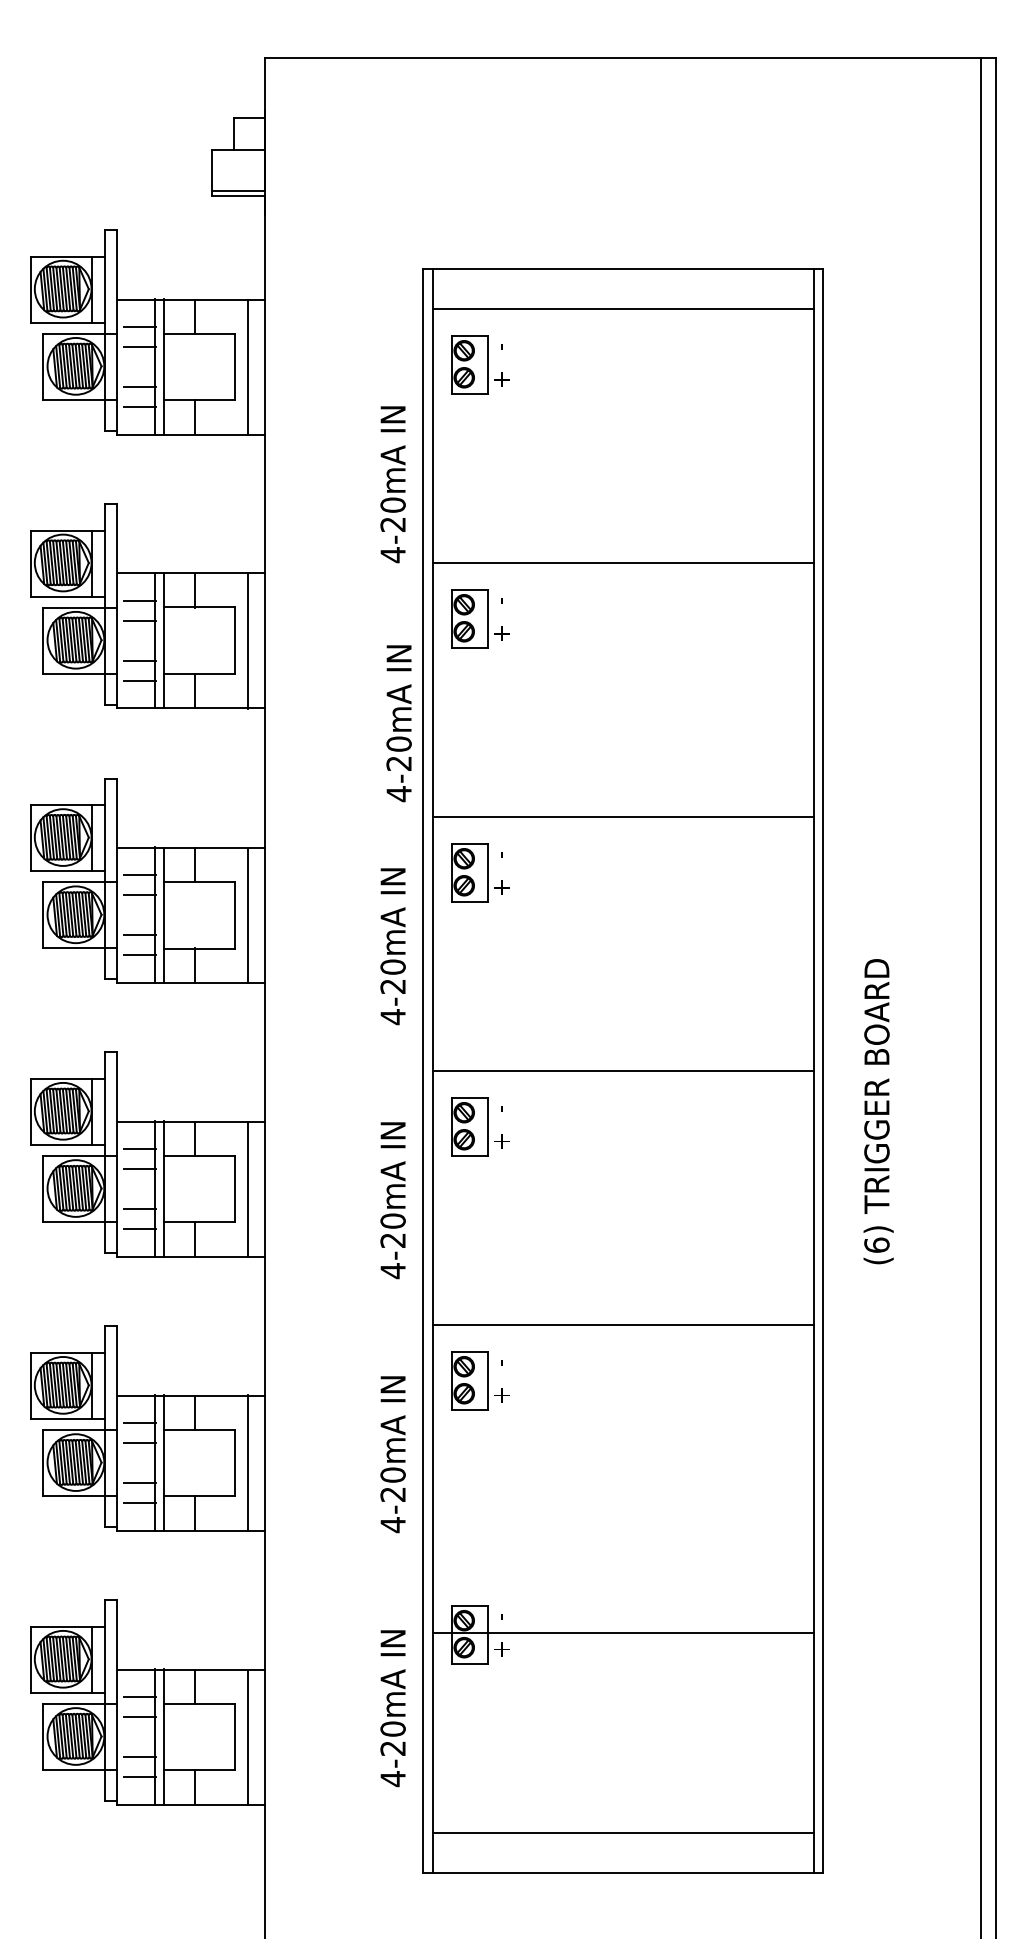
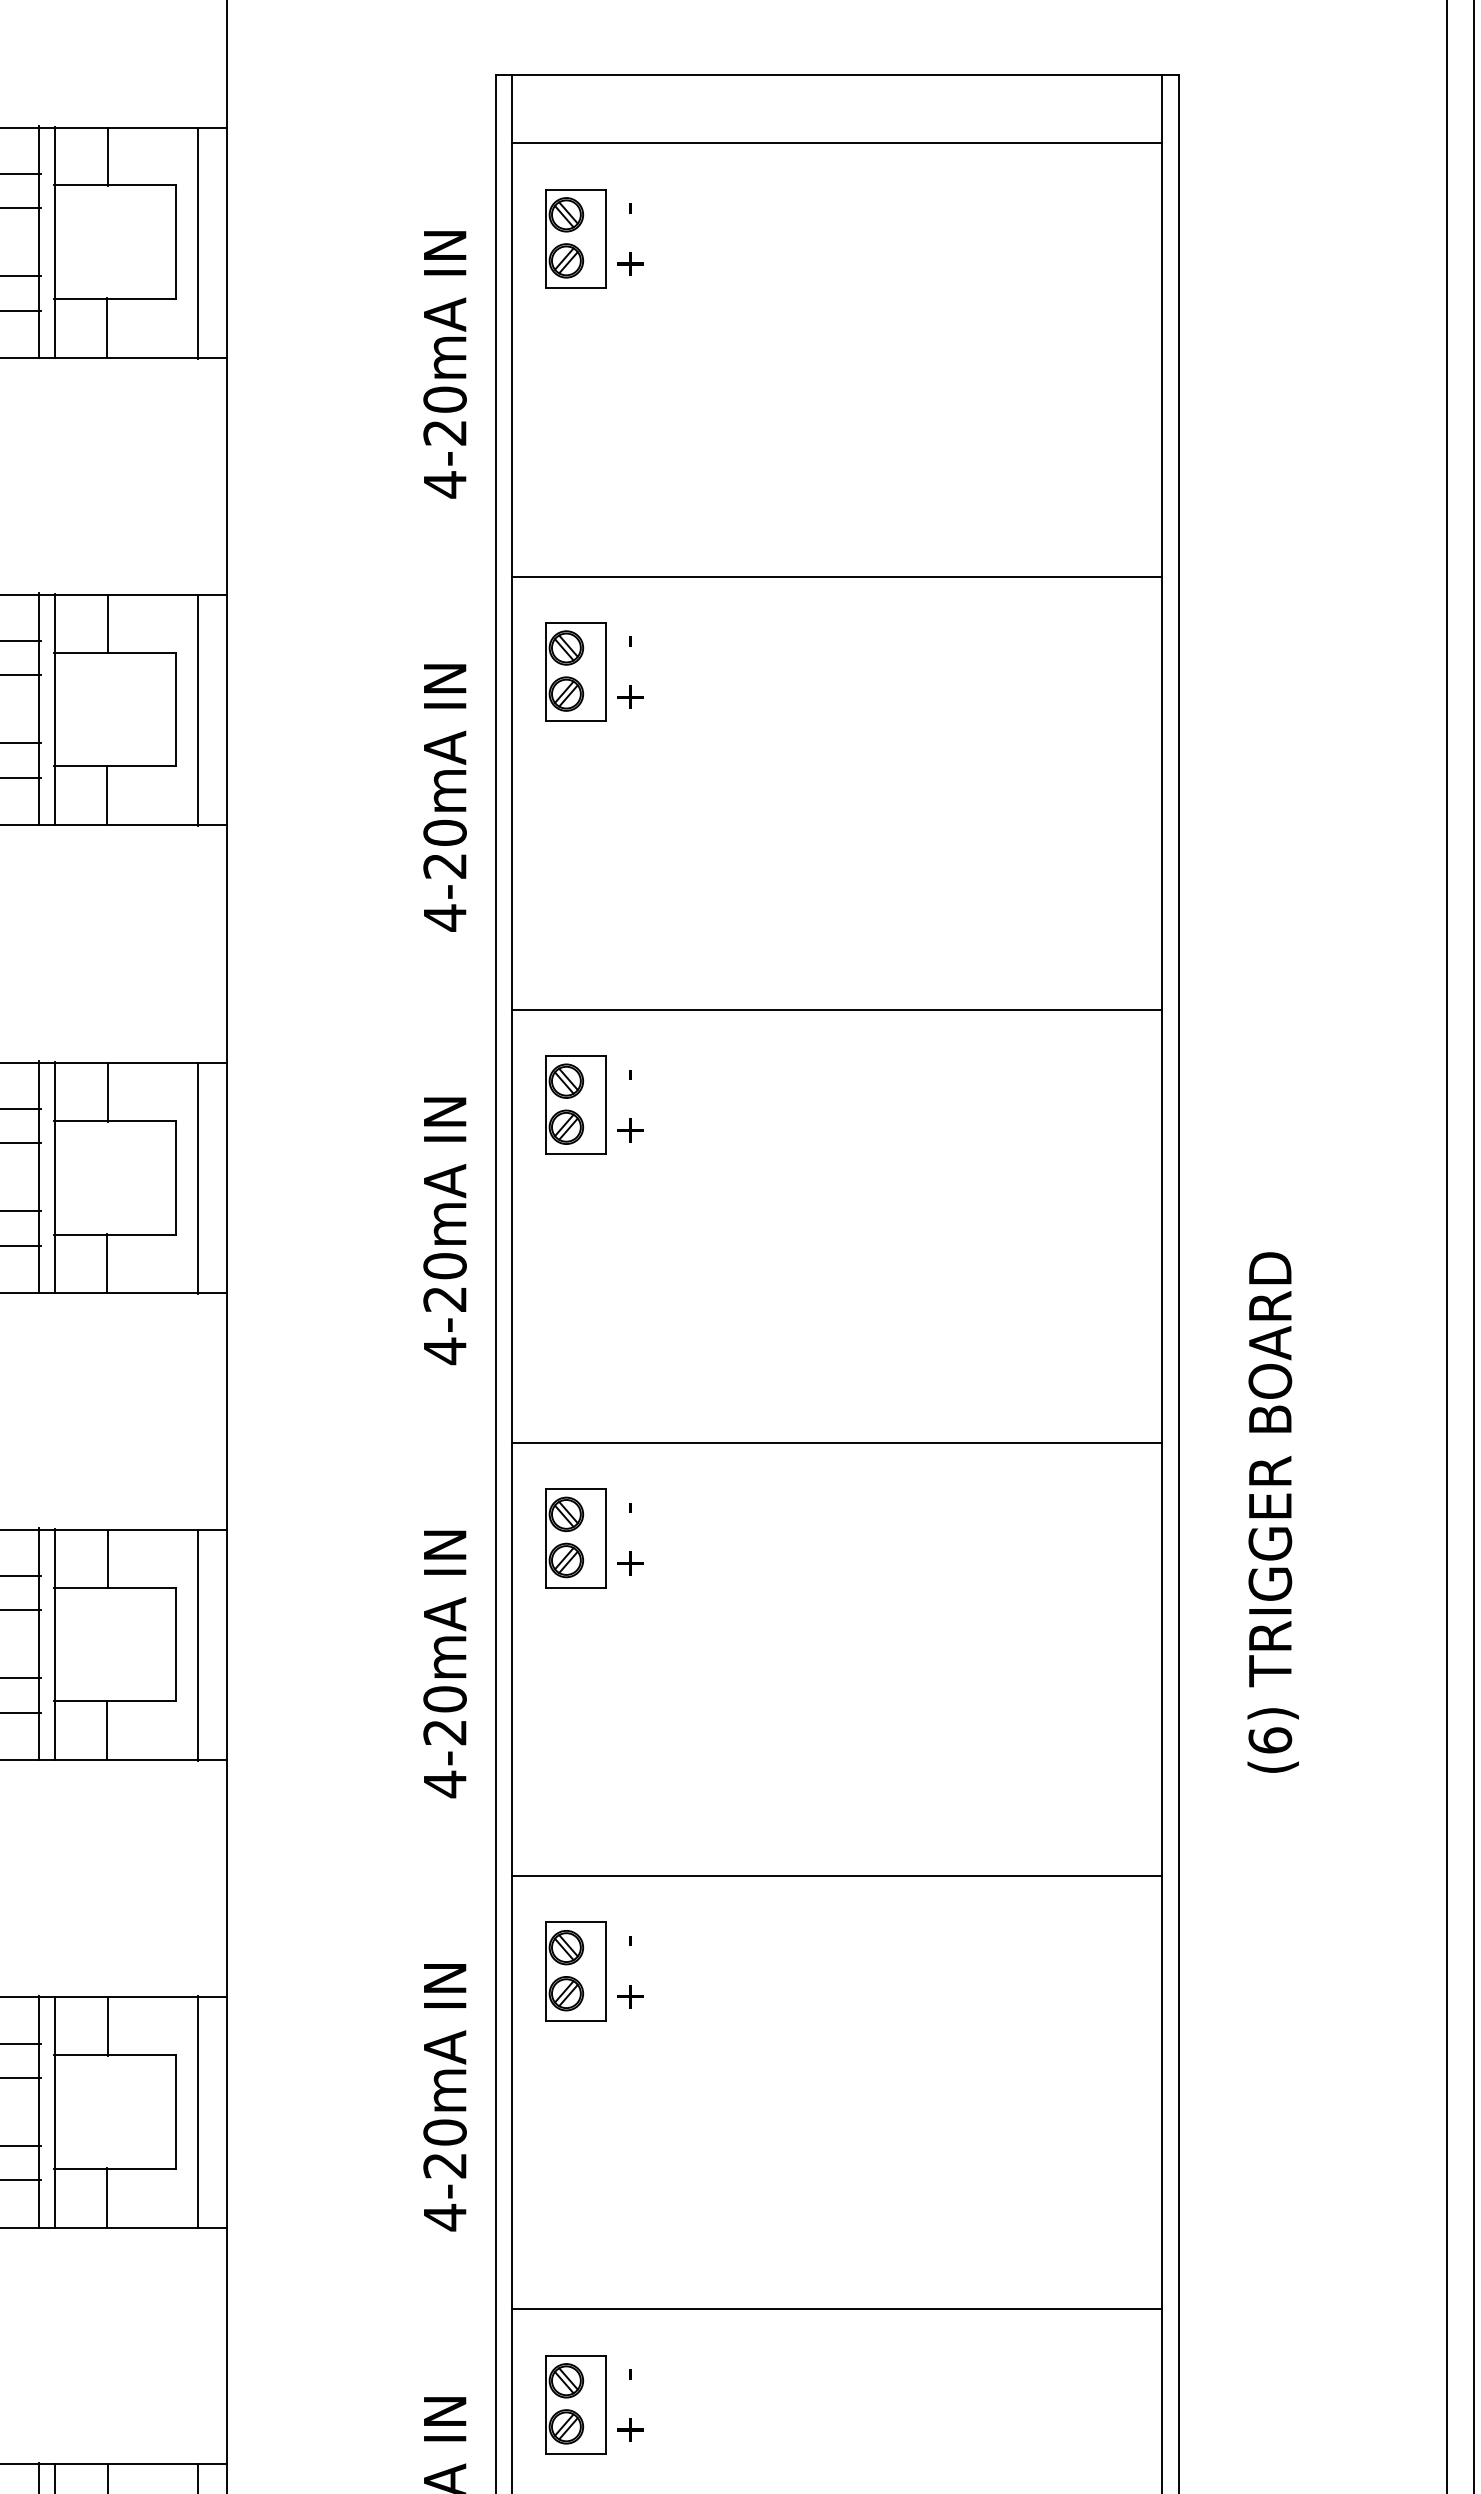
text: (392, 484) -> (444, 364), moved
text: (398, 723) -> (444, 797), moved
line: (622, 1632) -> (836, 2308), moved

